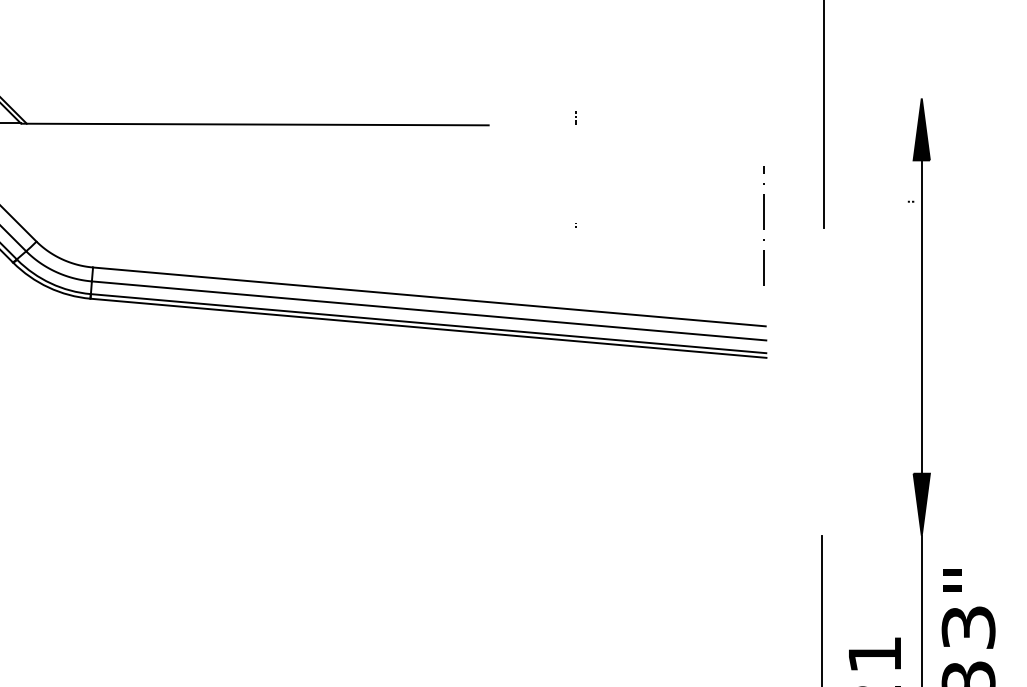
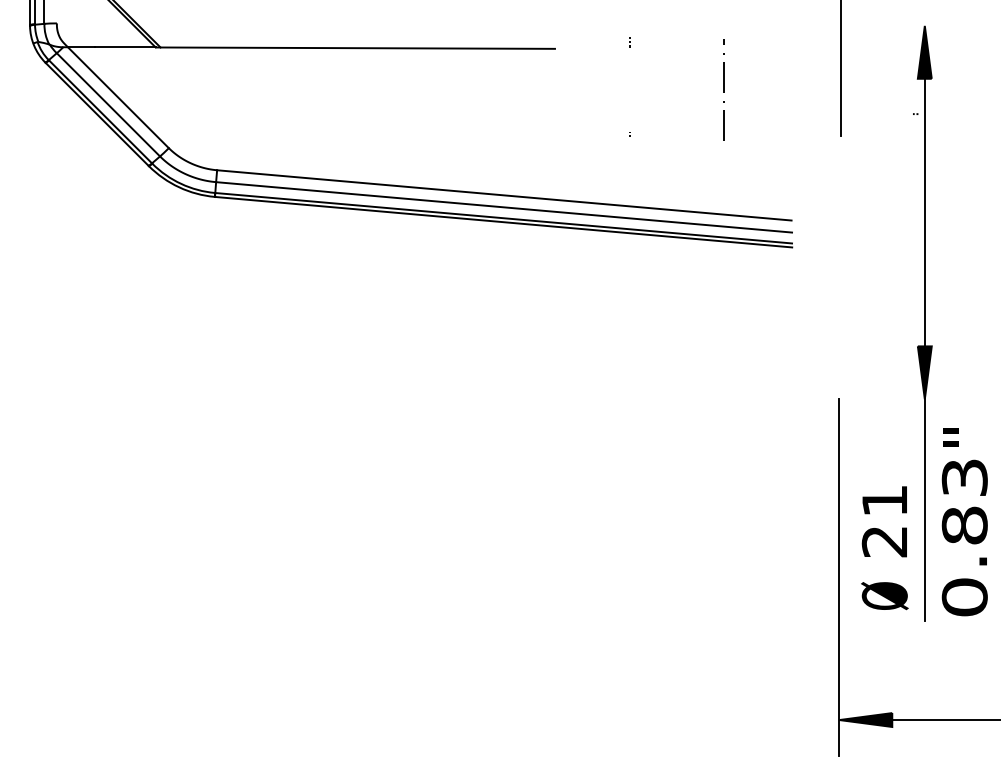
line: (763, 225) -> (723, 89), moved

